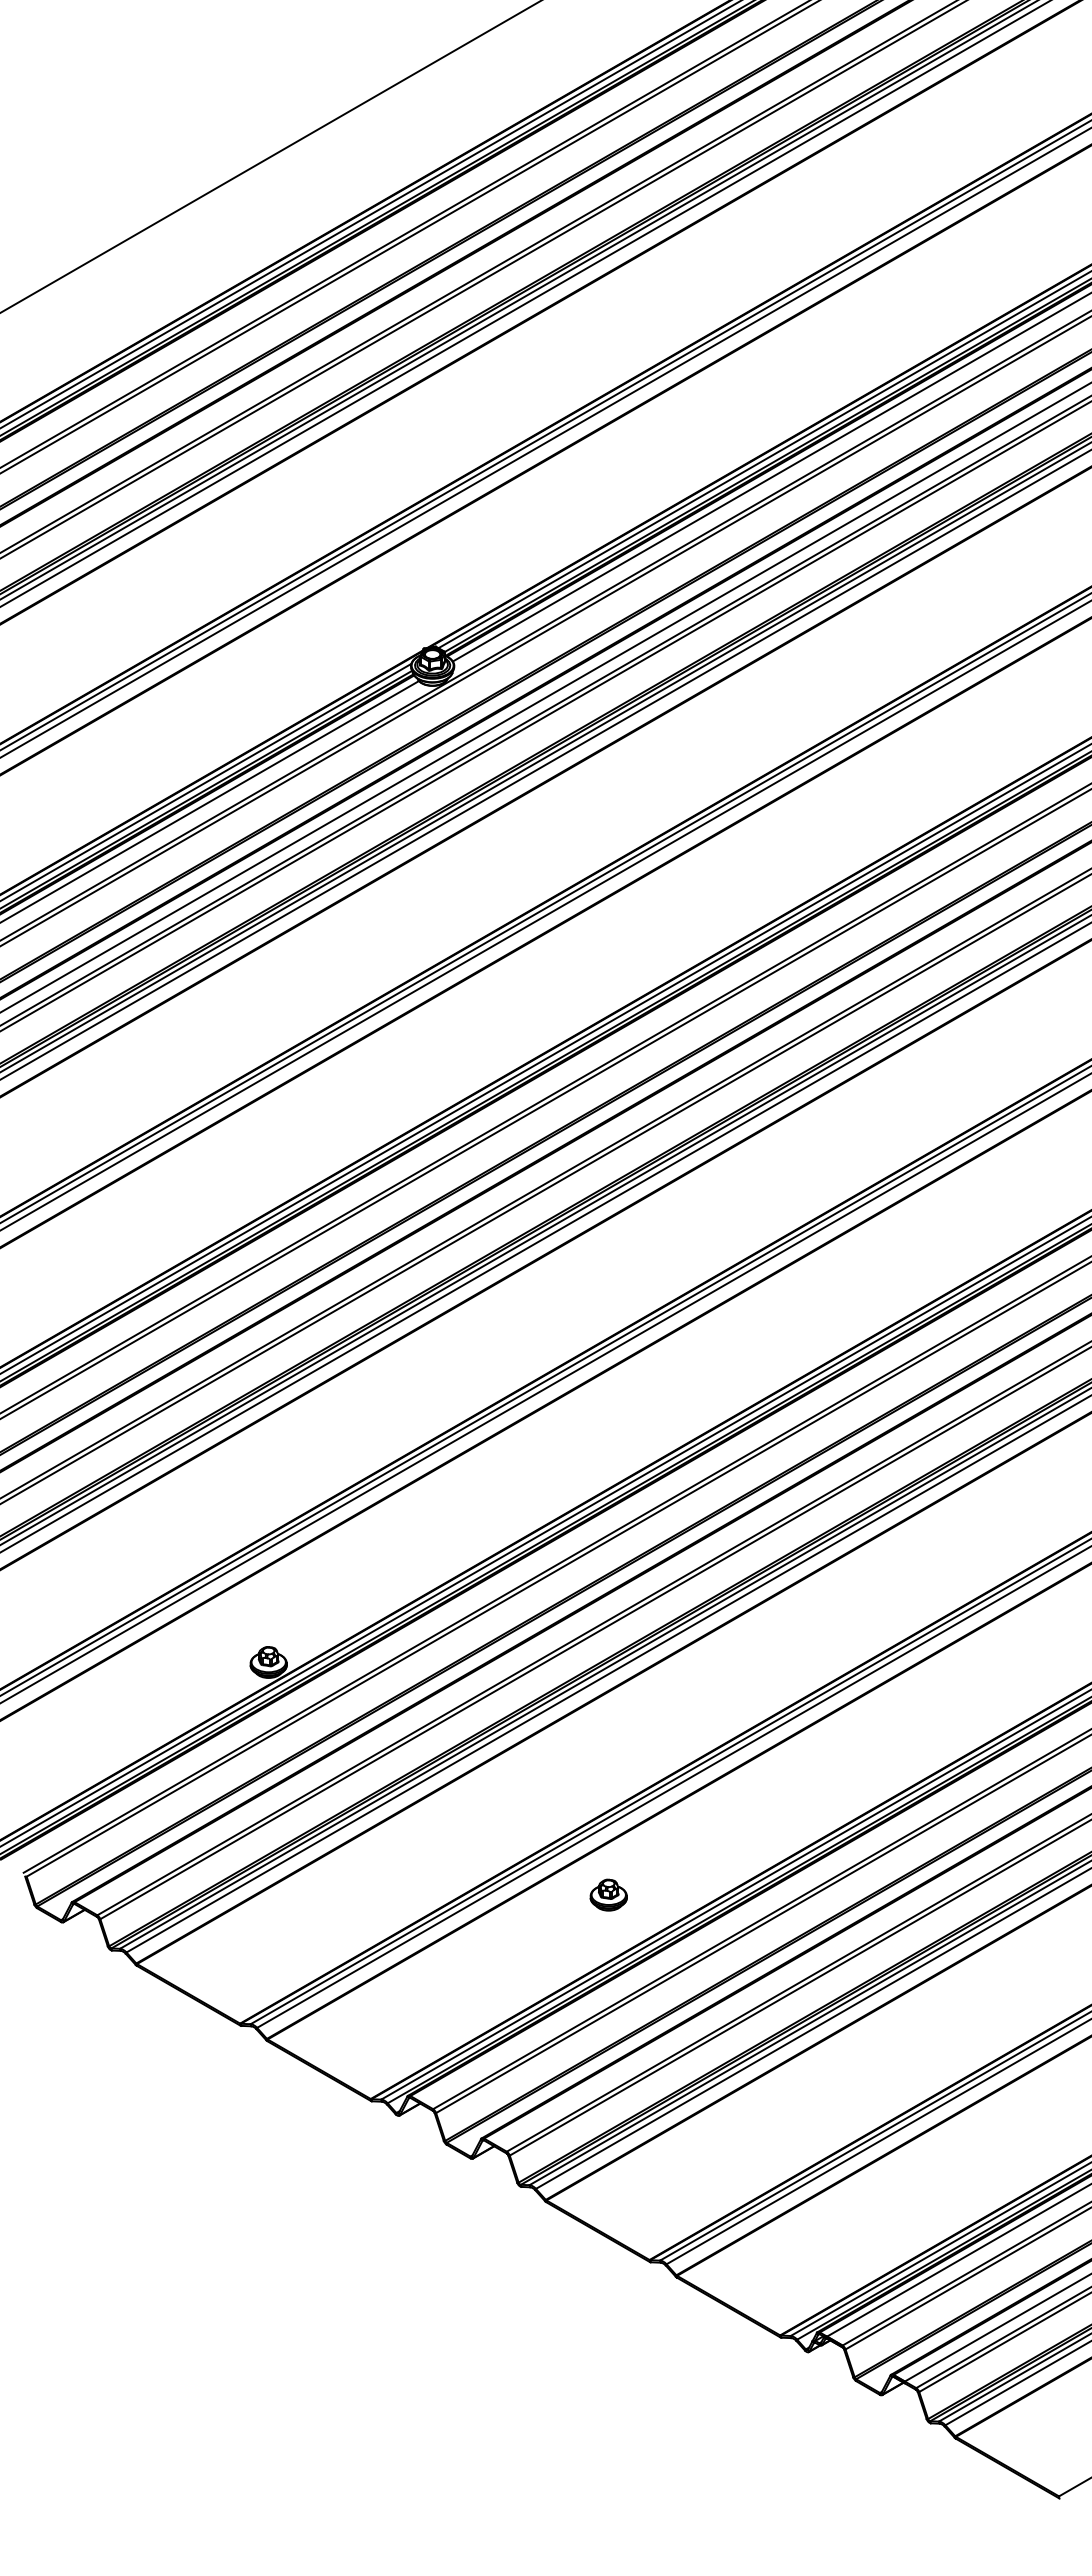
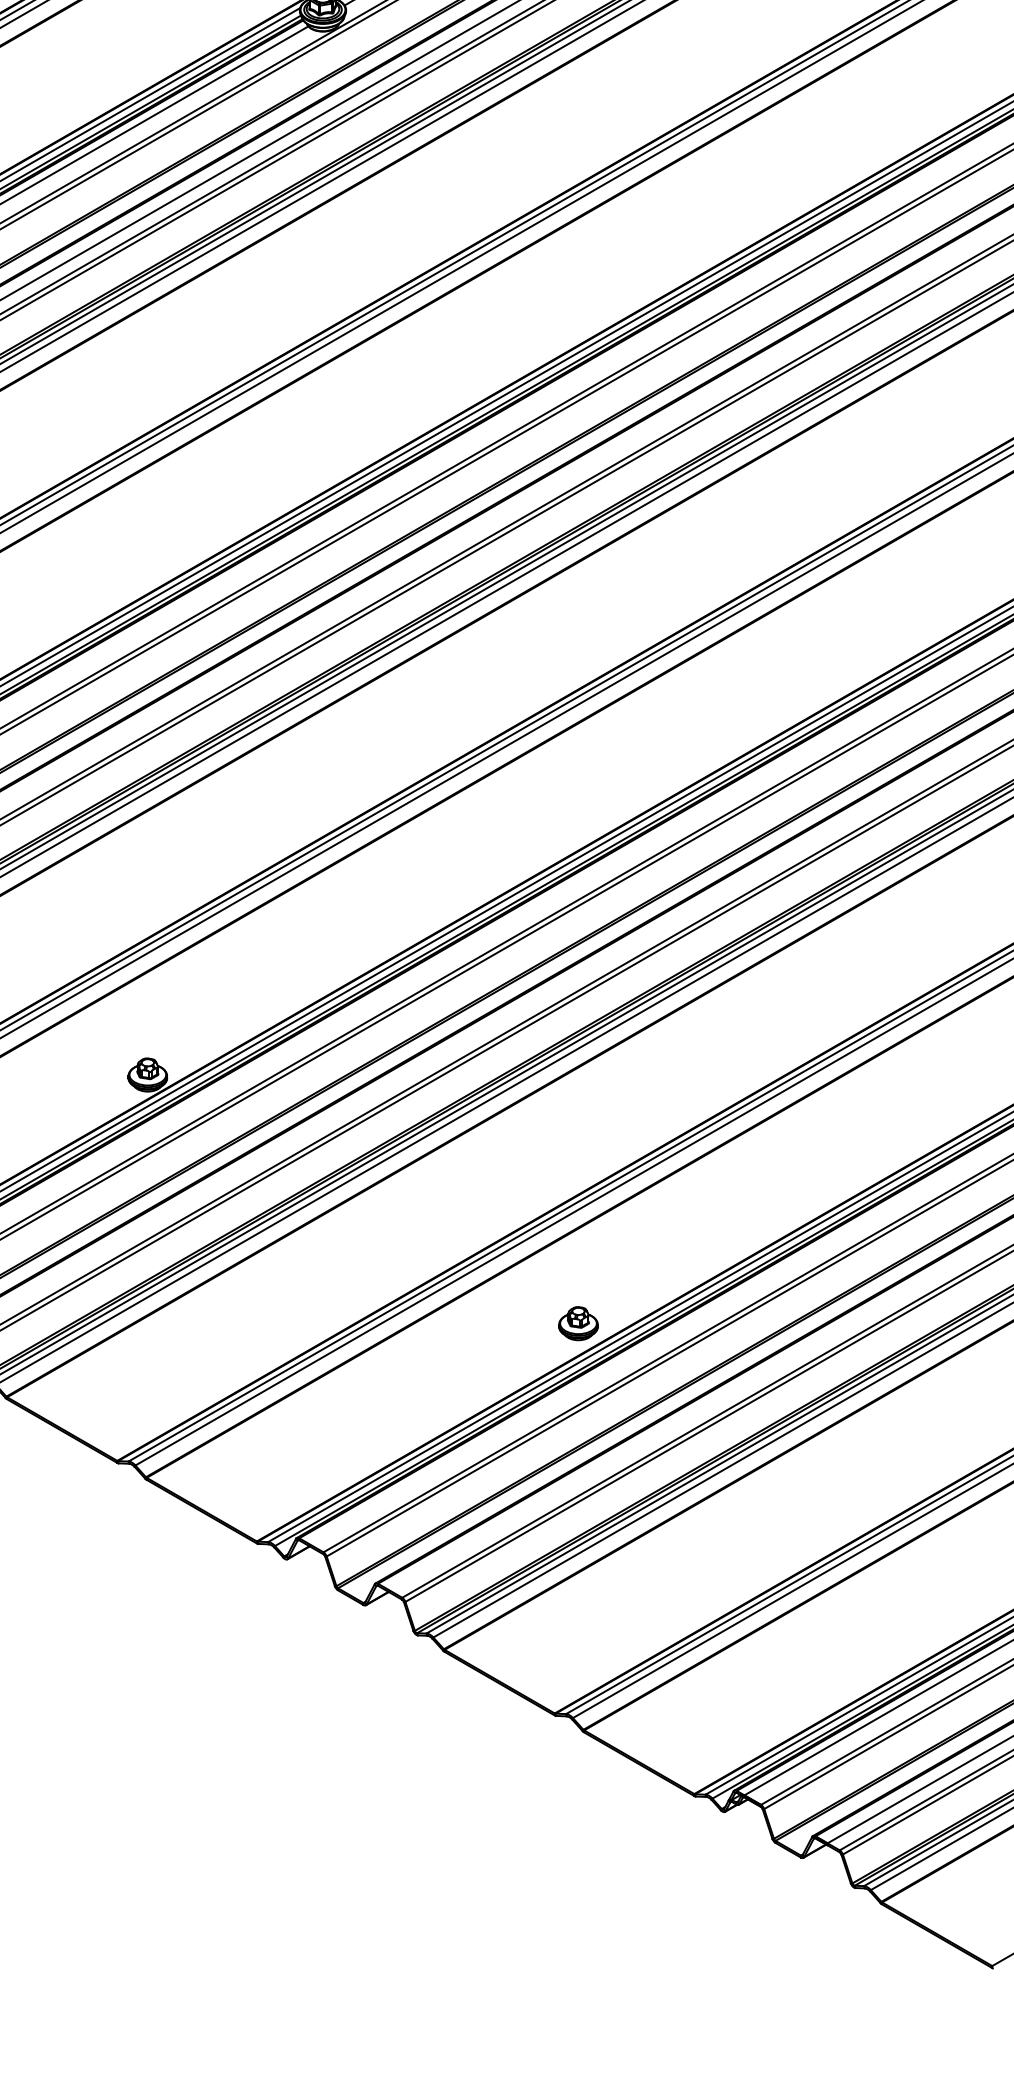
part: (608, 1894) -> (578, 1322), moved

